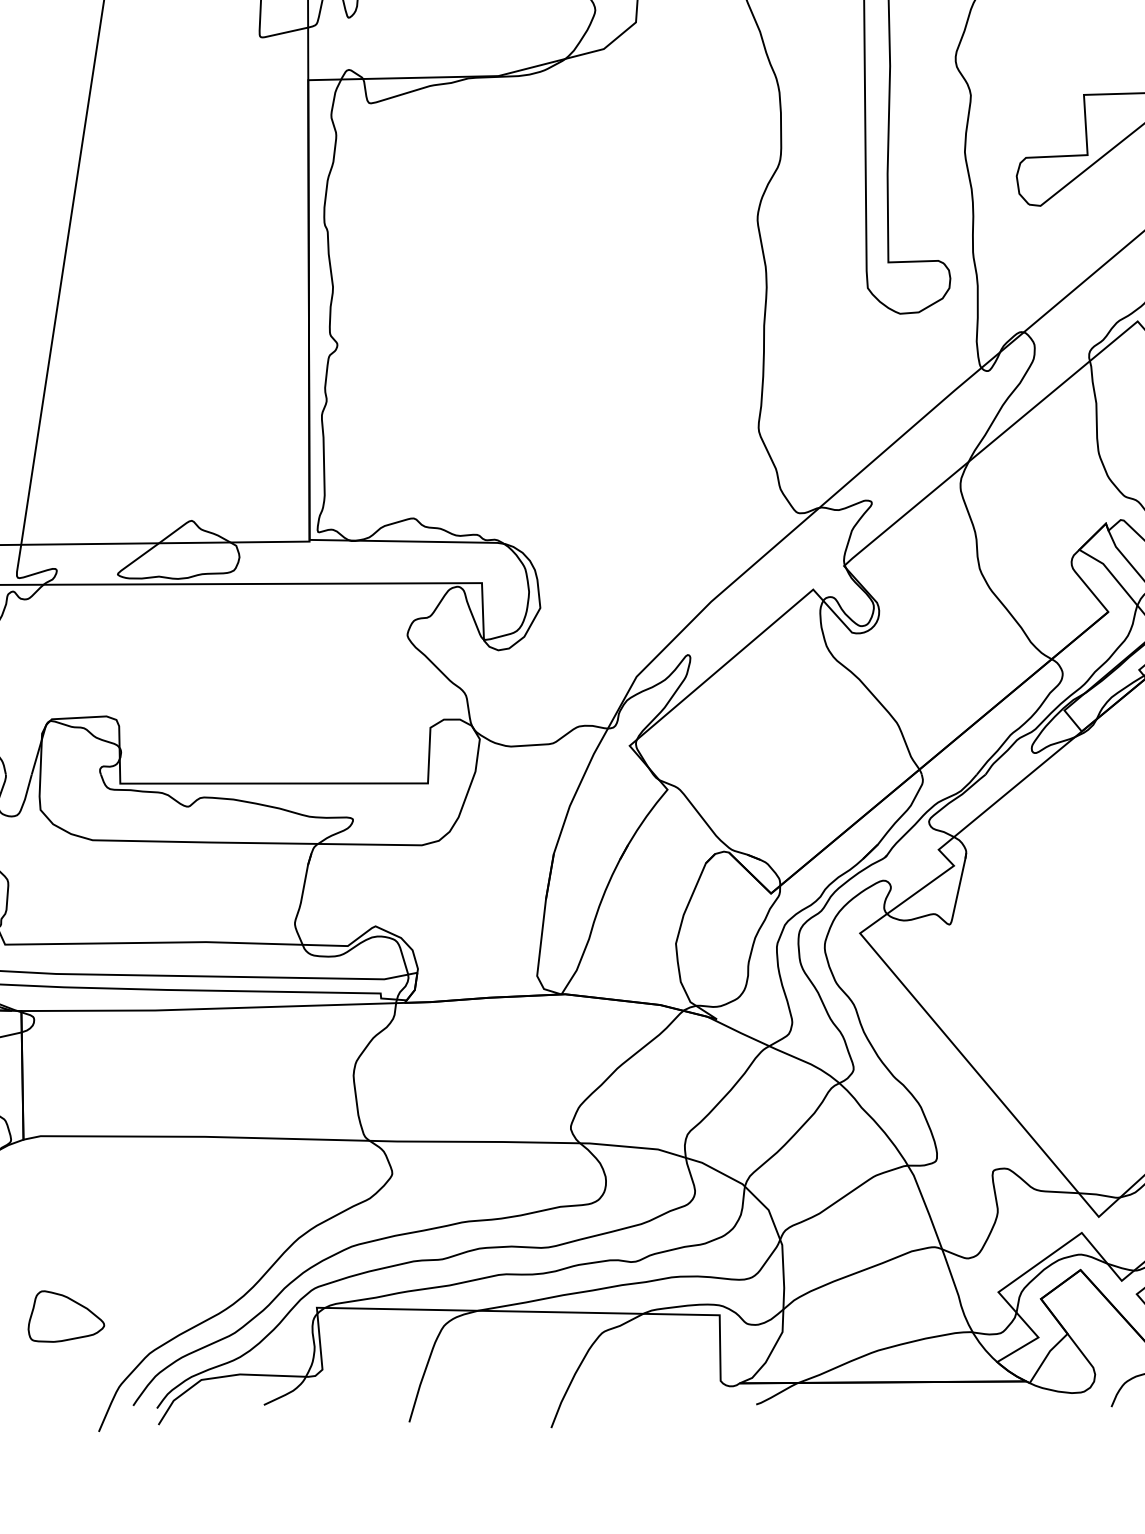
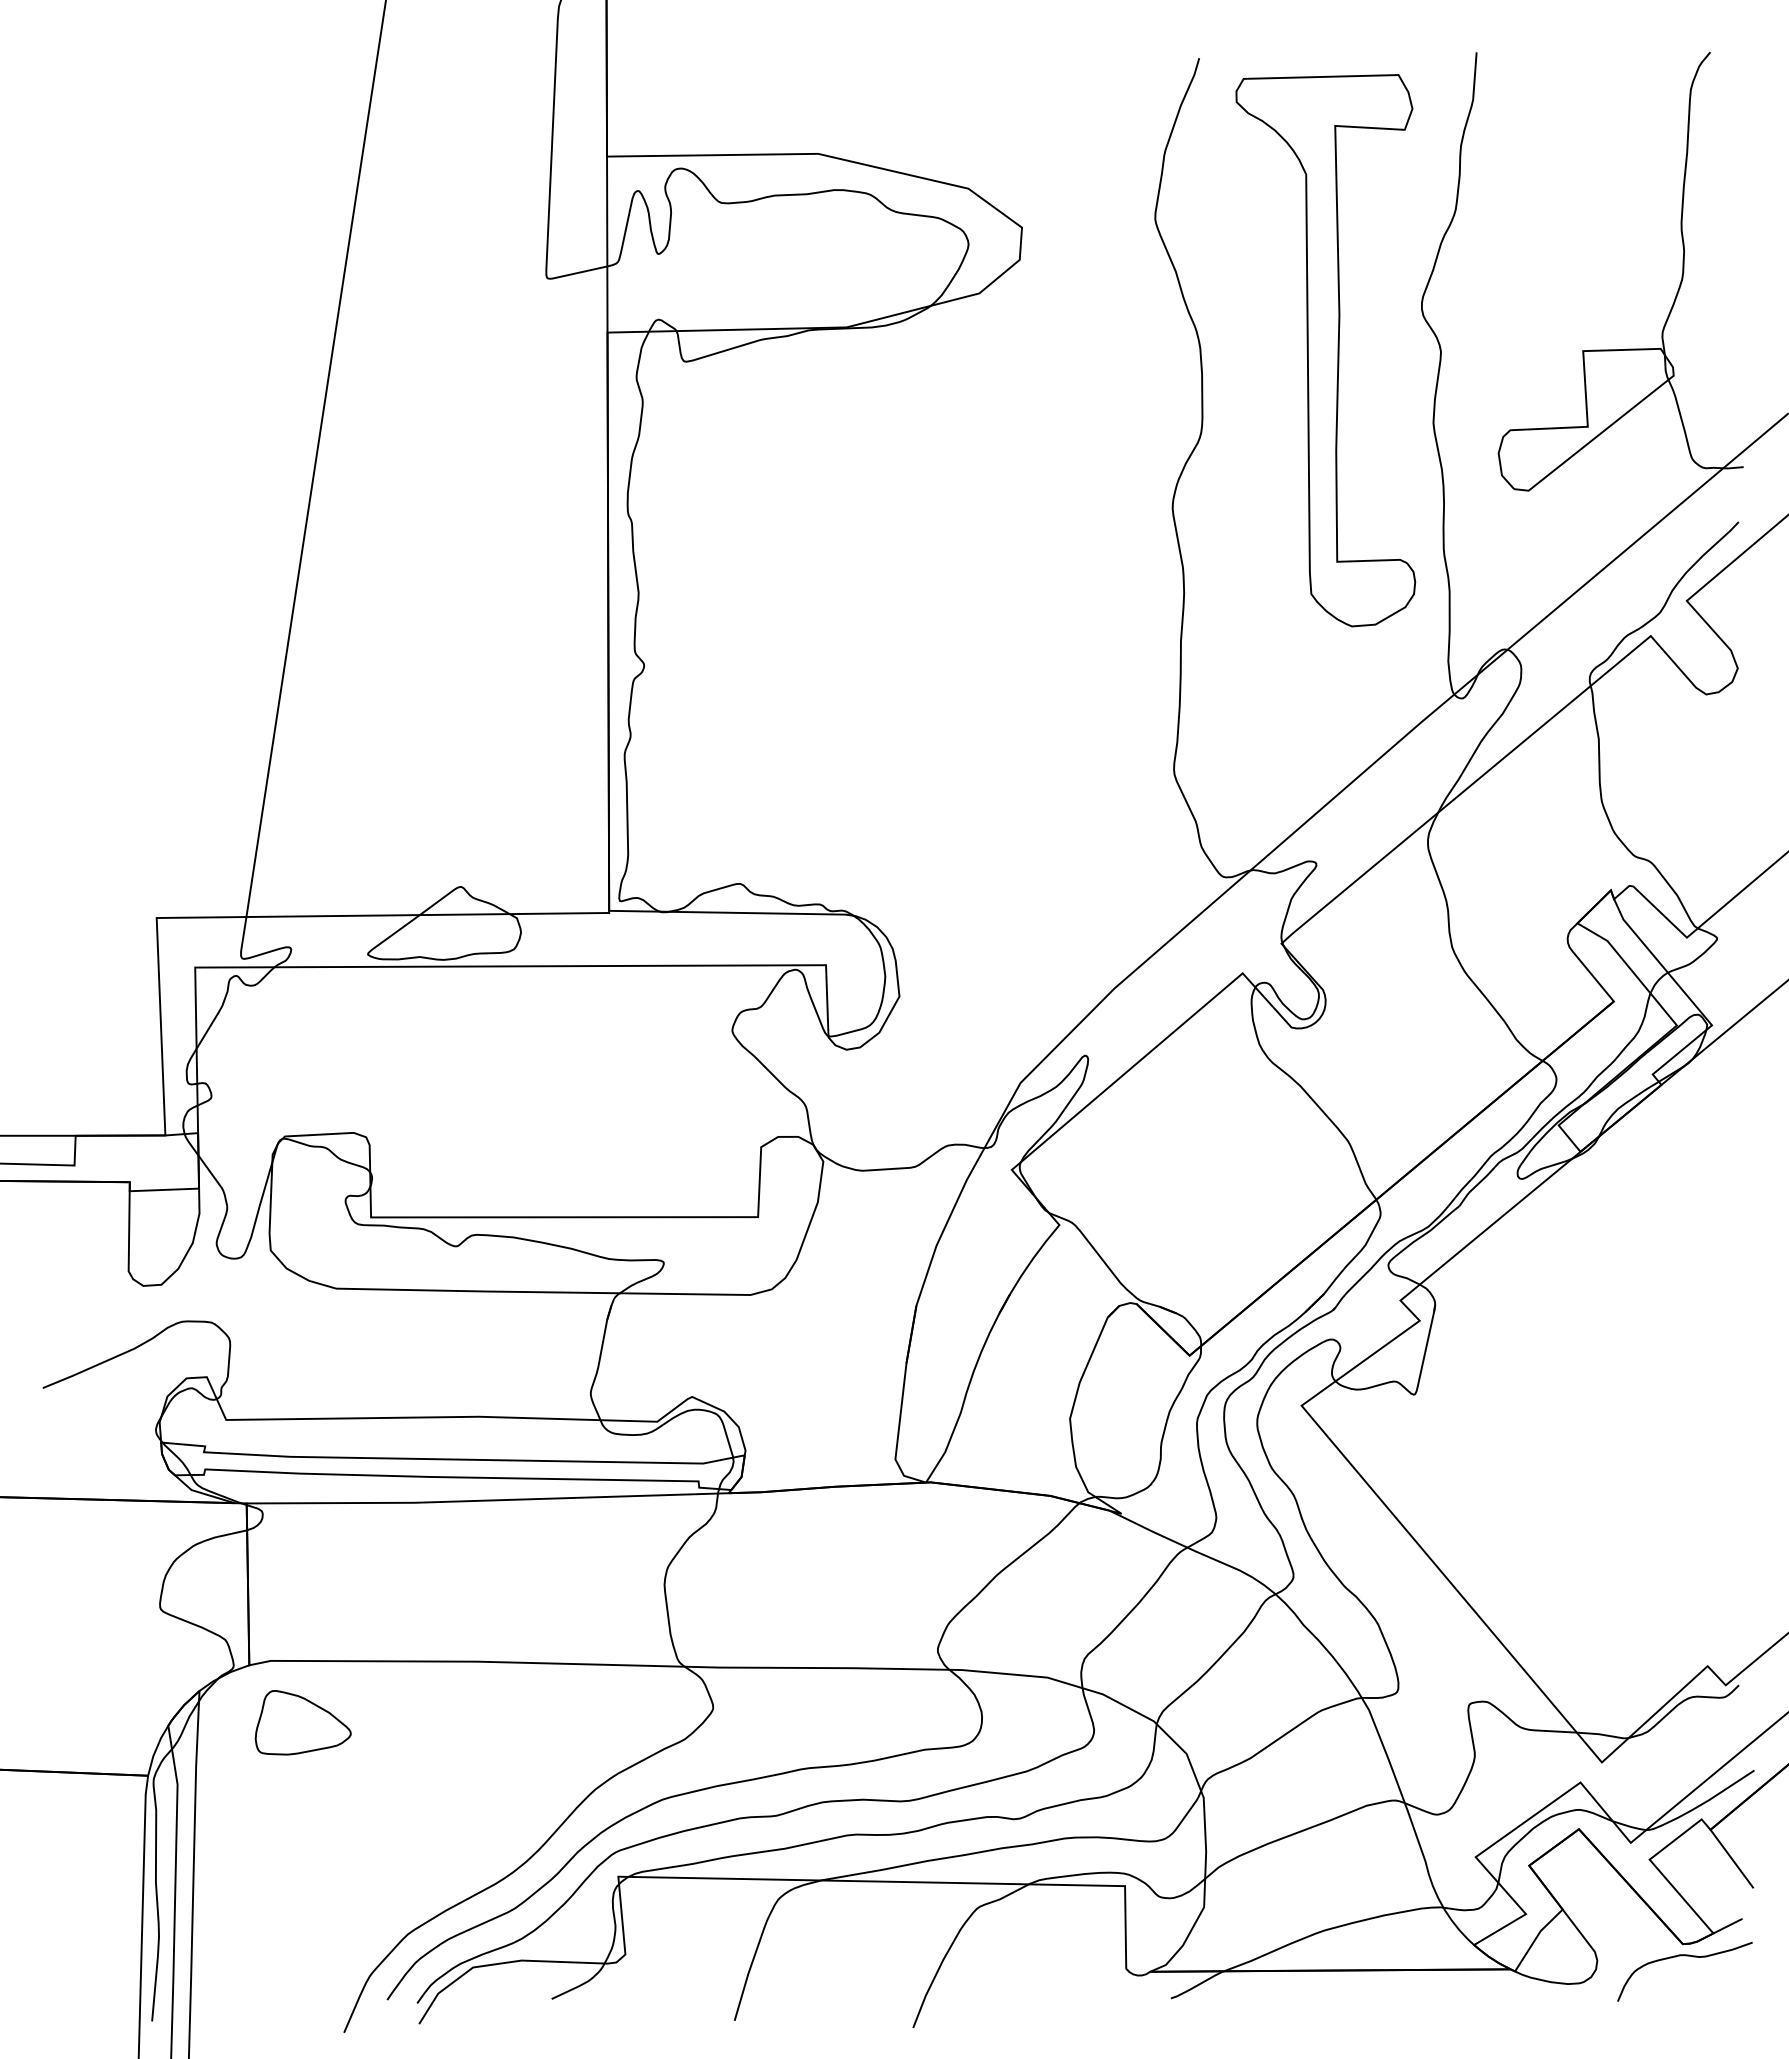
part: (65, 1316) -> (302, 1722), moved

